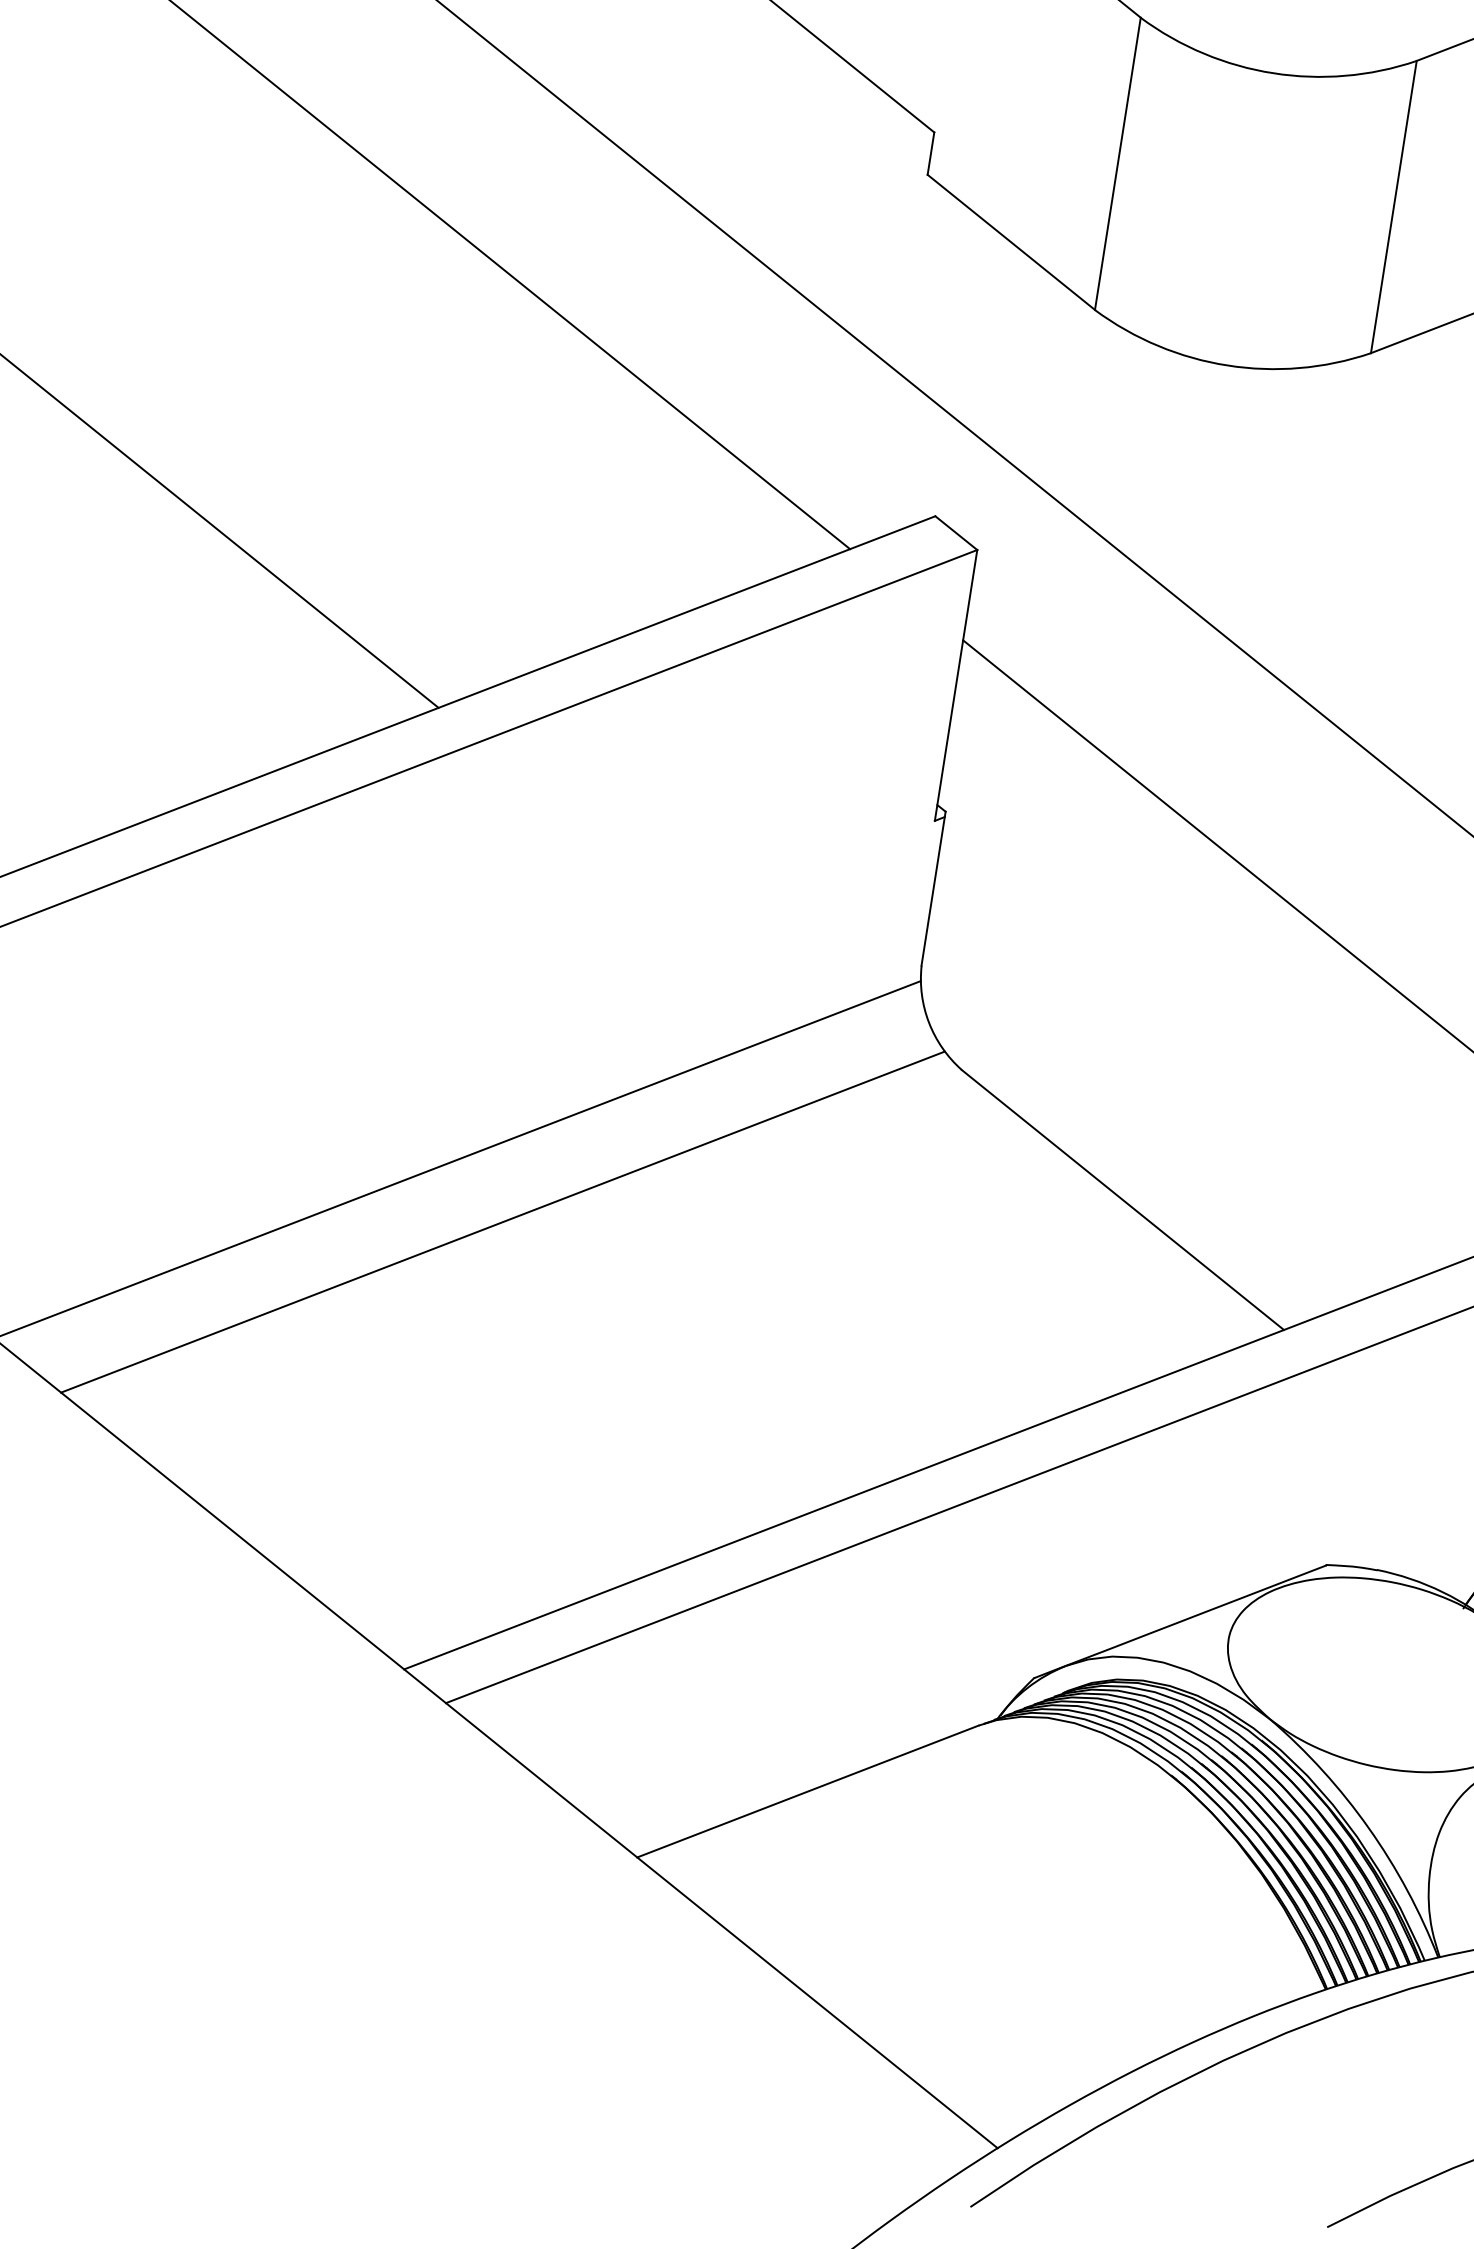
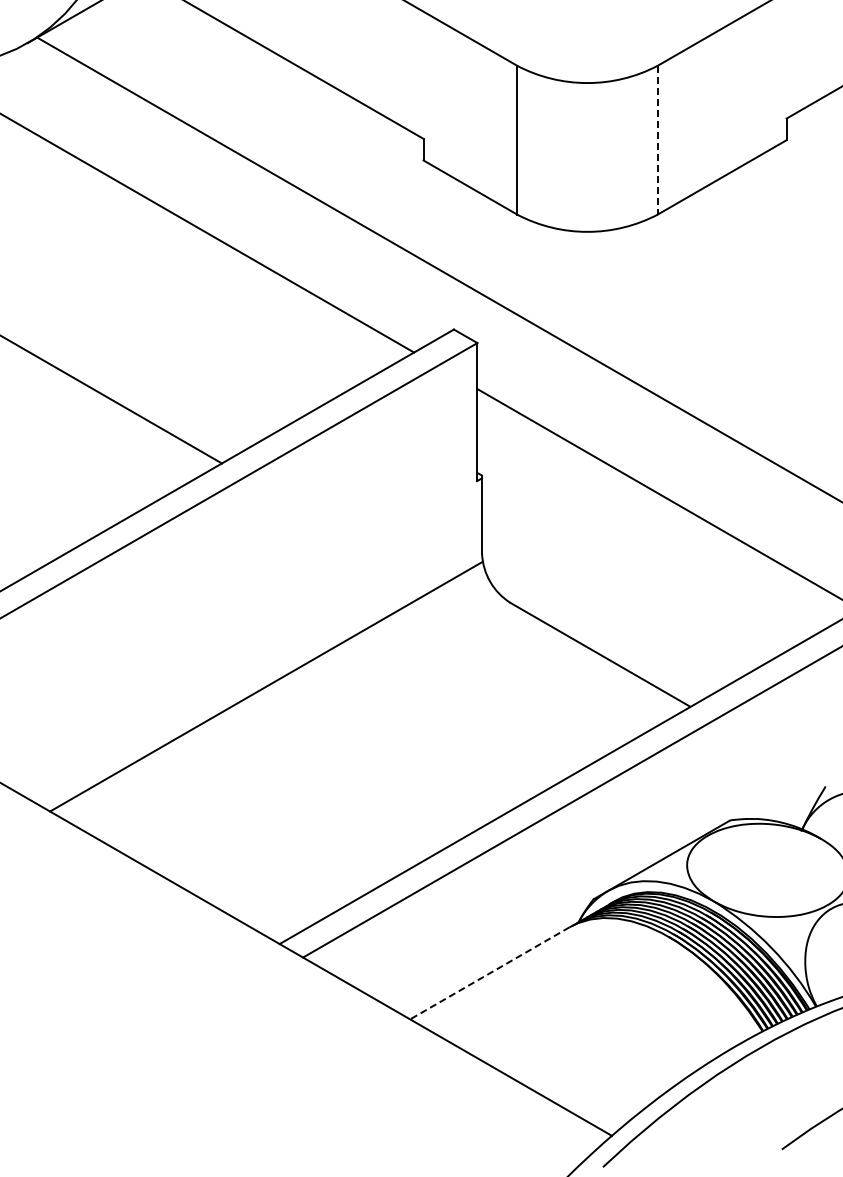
line: (1393, 207) -> (657, 140), solid -> dashed
line: (502, 1220) -> (293, 713), removed
line: (807, 1791) -> (489, 973), solid -> dashed

